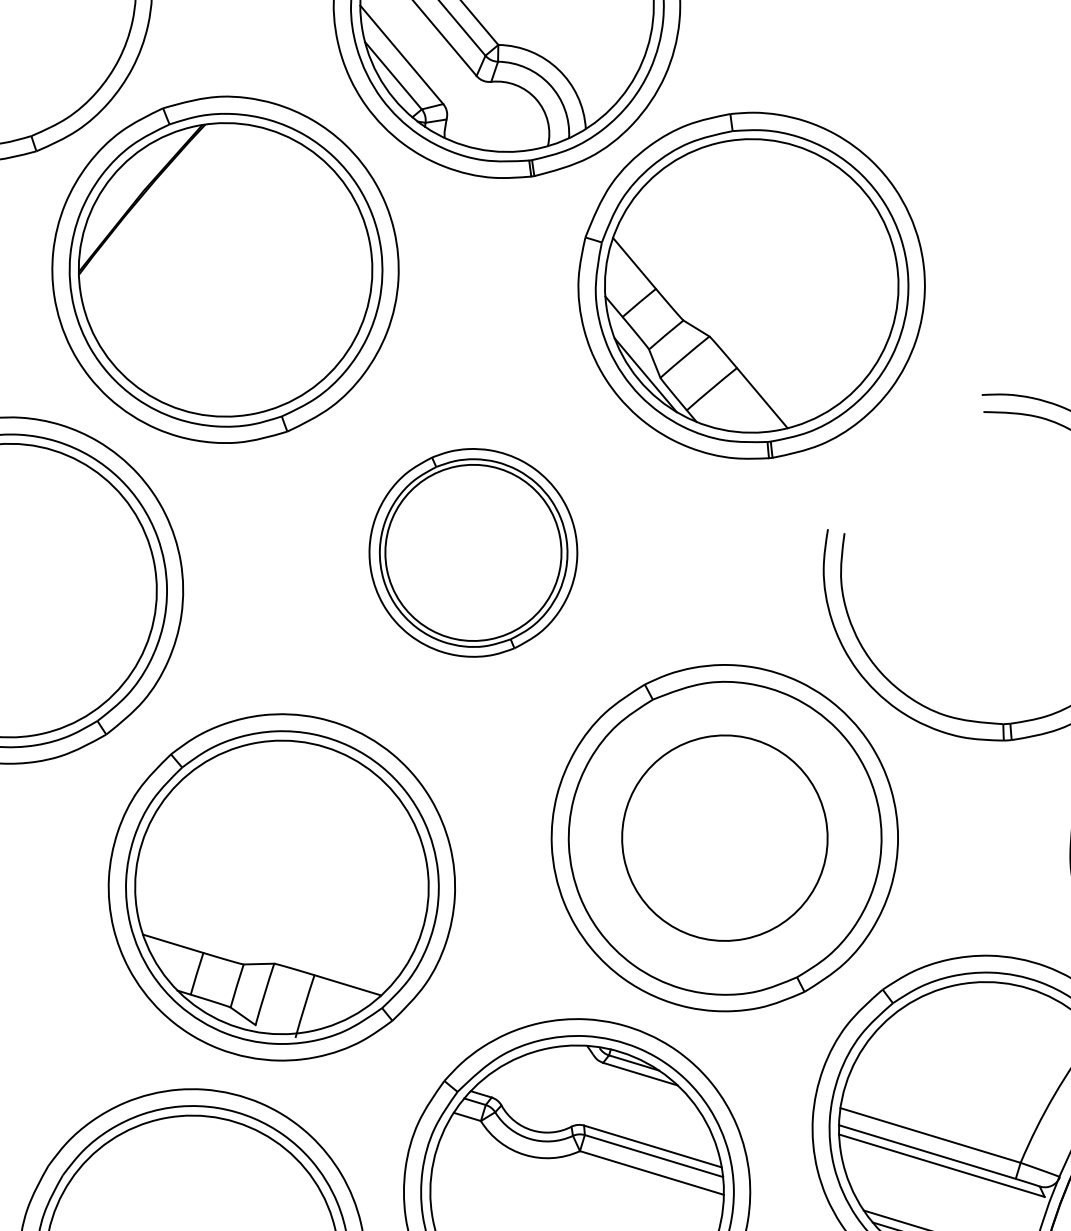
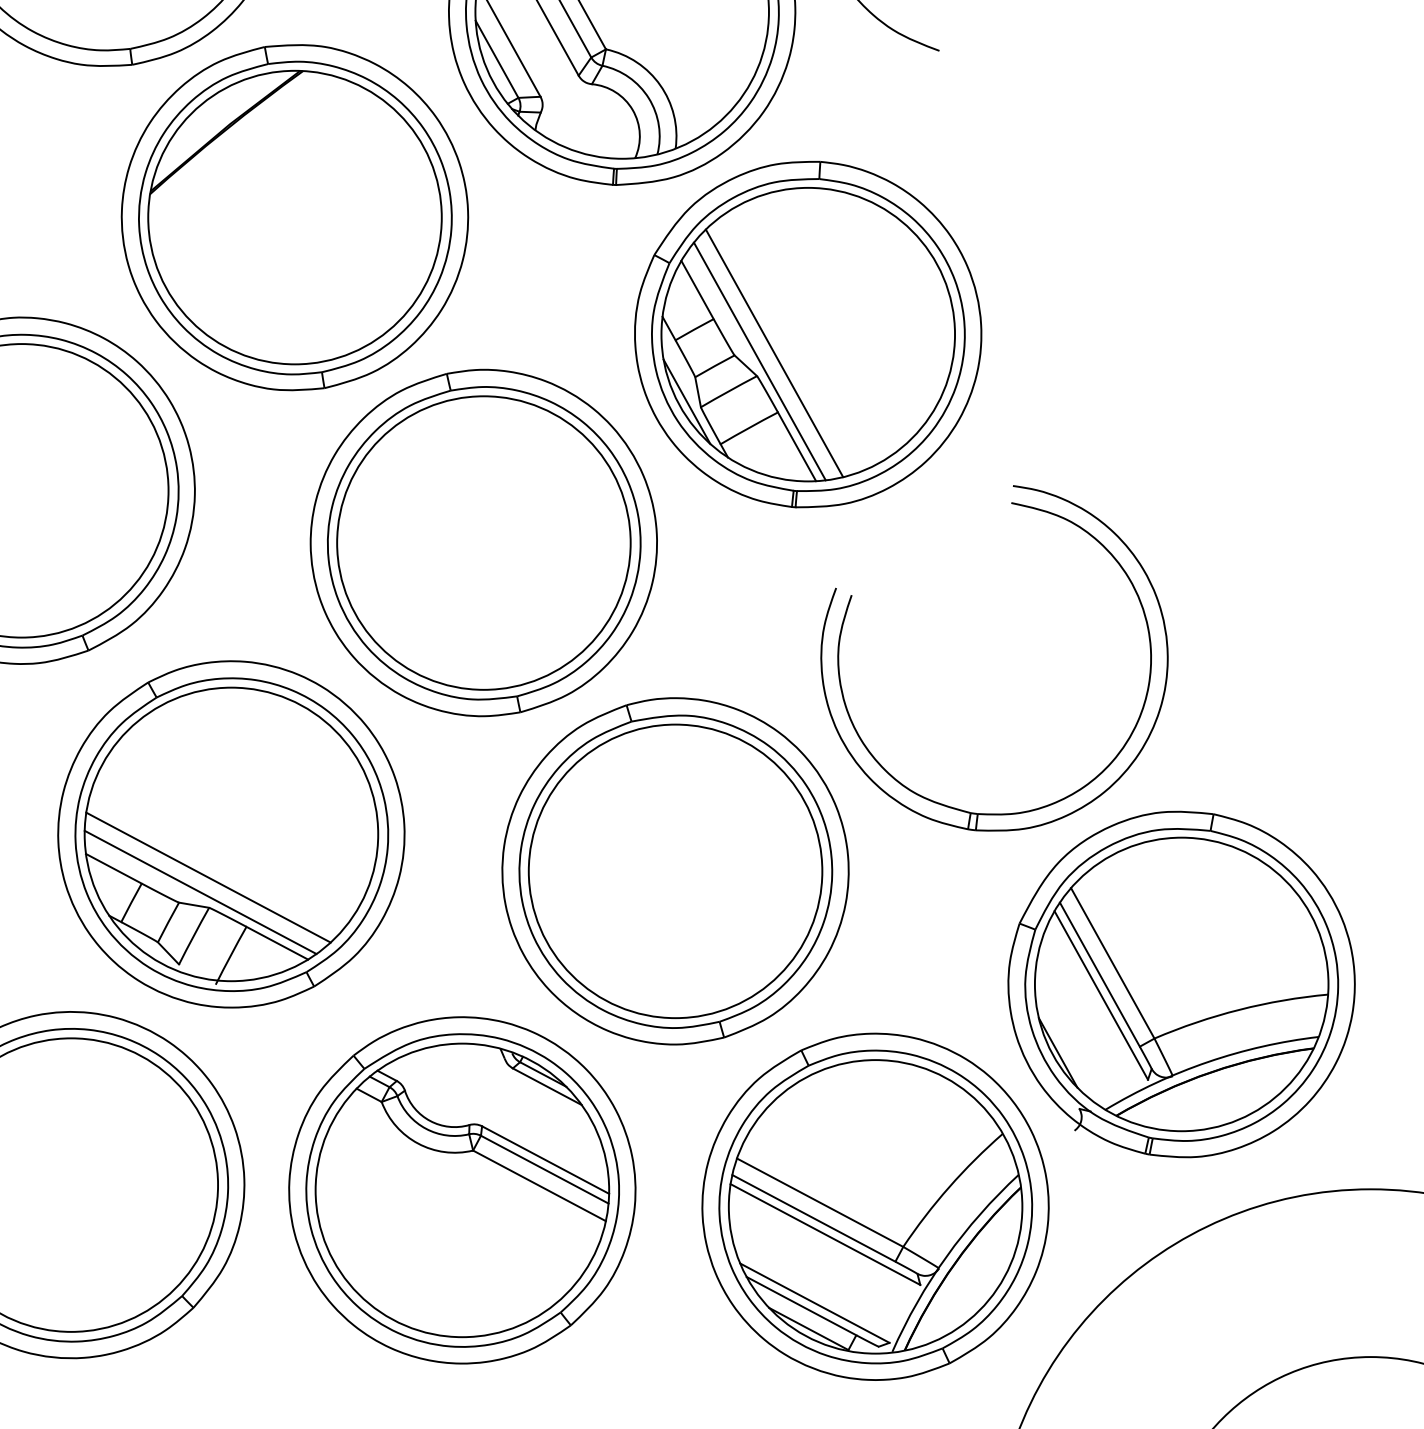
line: (722, 310) -> (774, 353), added
line: (709, 321) -> (759, 361), added
part: (473, 552) -> (483, 542), size x1.67
circle: (724, 838) -> (675, 871), size x1.43
line: (267, 934) -> (208, 877), added
line: (262, 950) -> (200, 892), added

